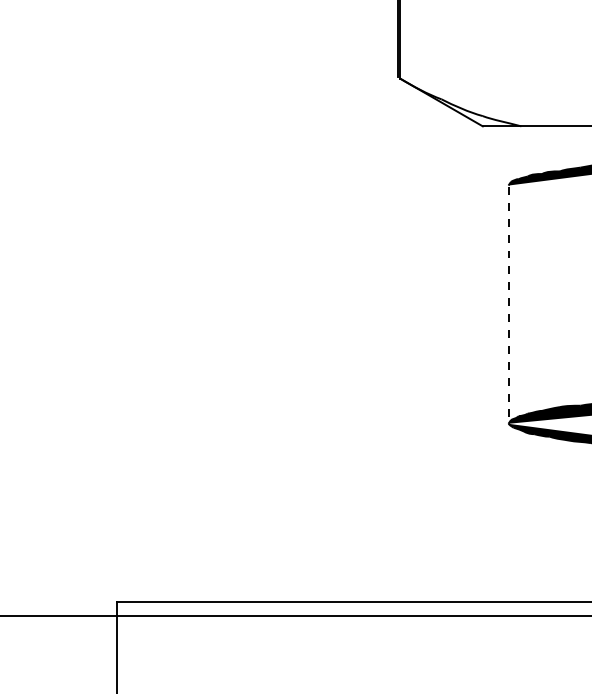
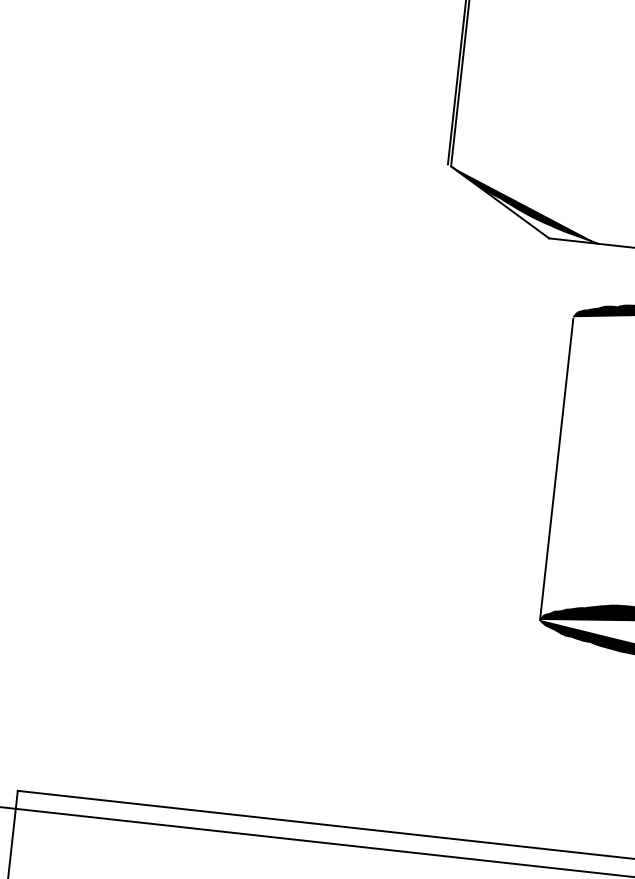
fill: (460, 102) -> (524, 204), added
line: (508, 305) -> (556, 469), dashed -> solid

